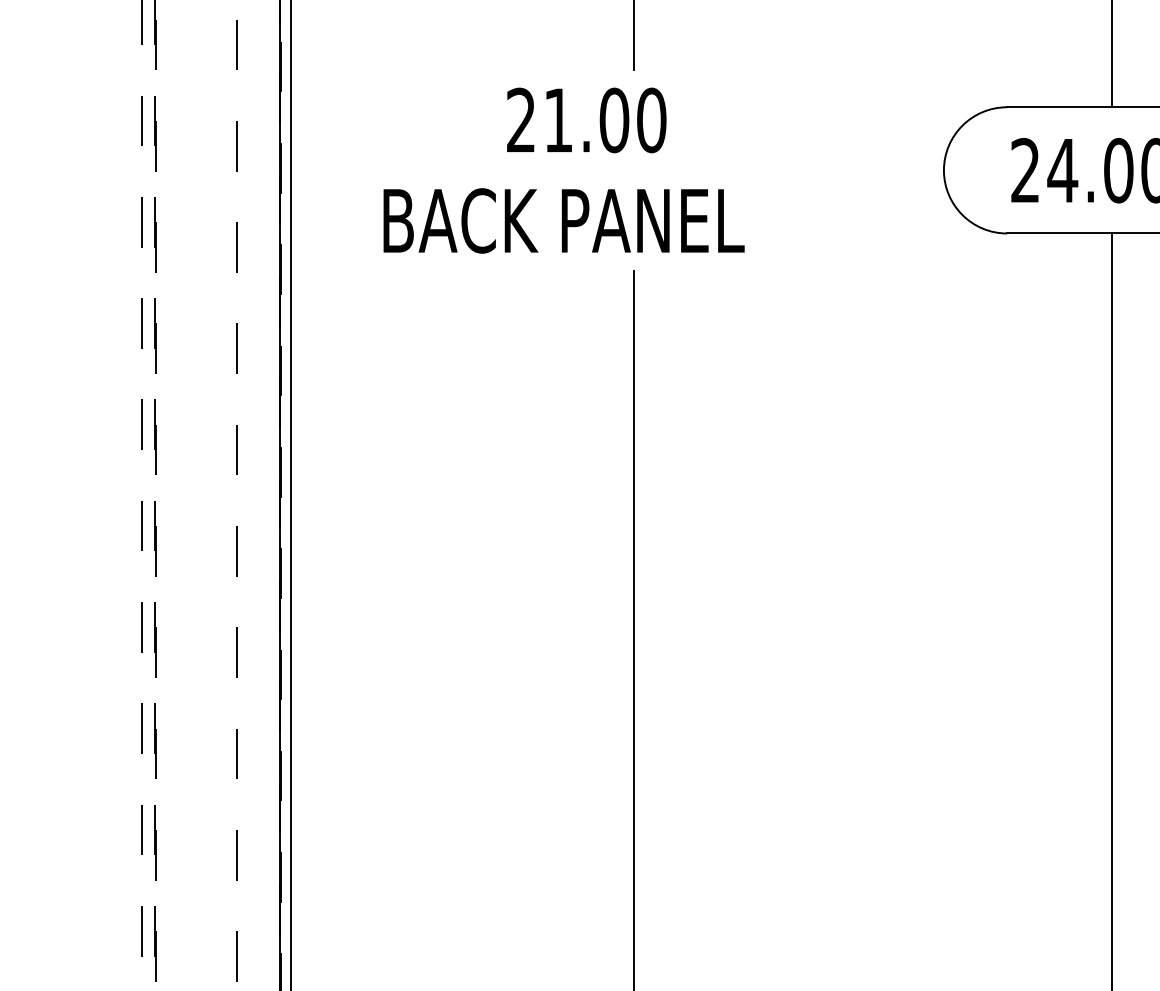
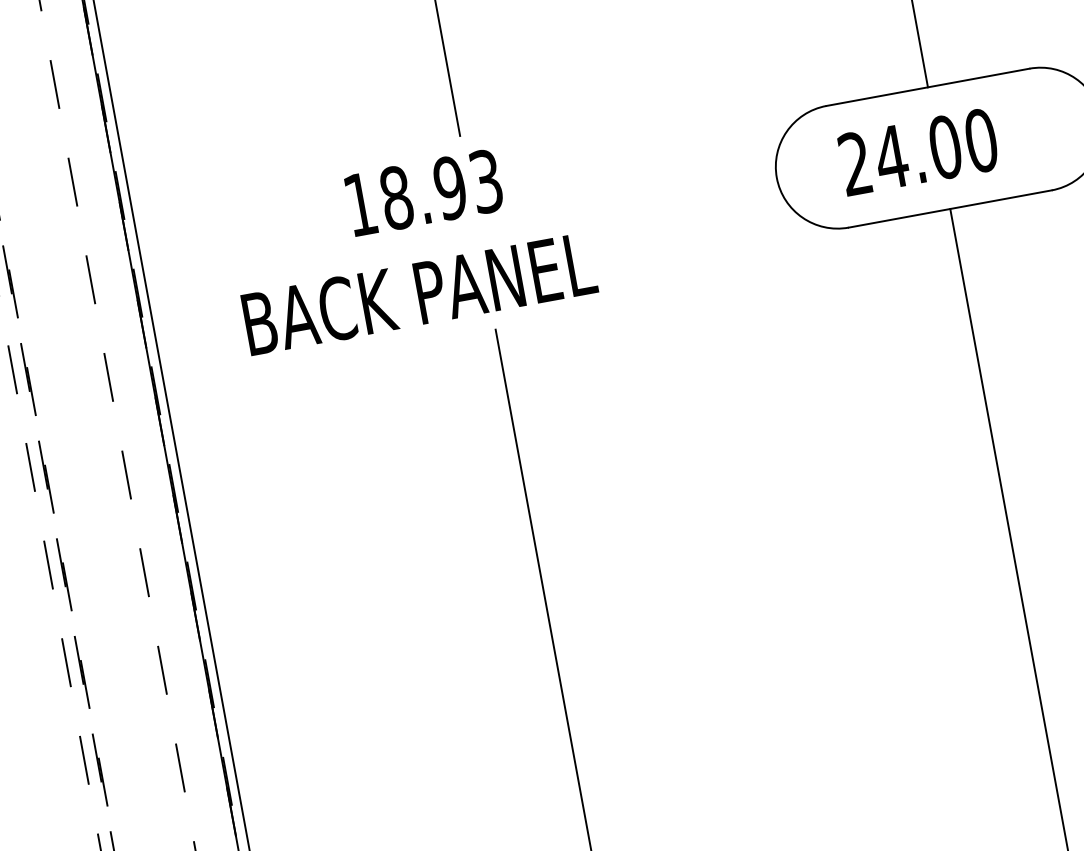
text: (586, 120) -> (423, 193), 21.00 -> 18.93

